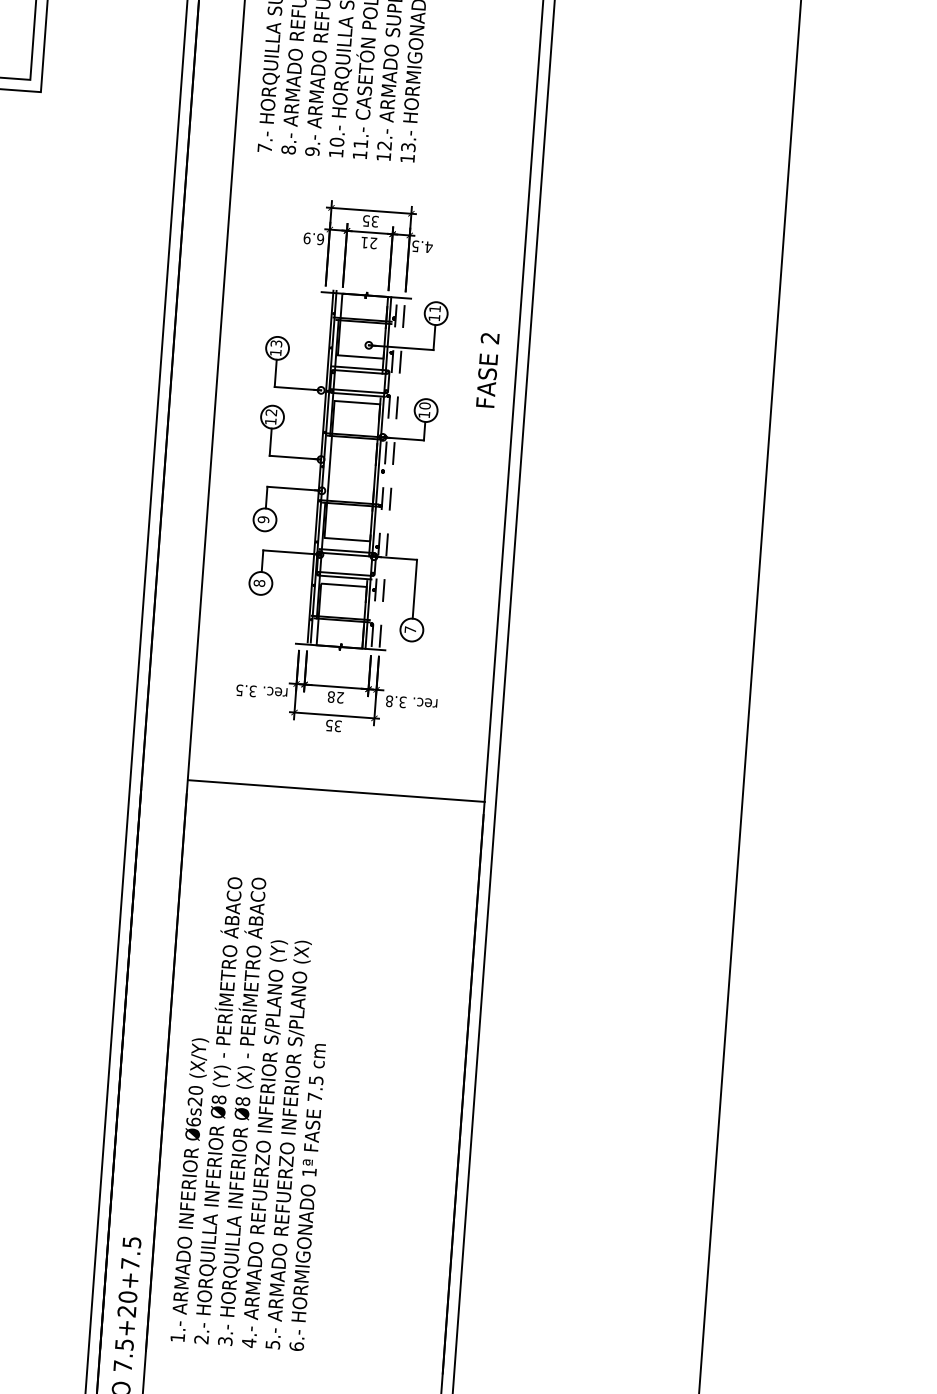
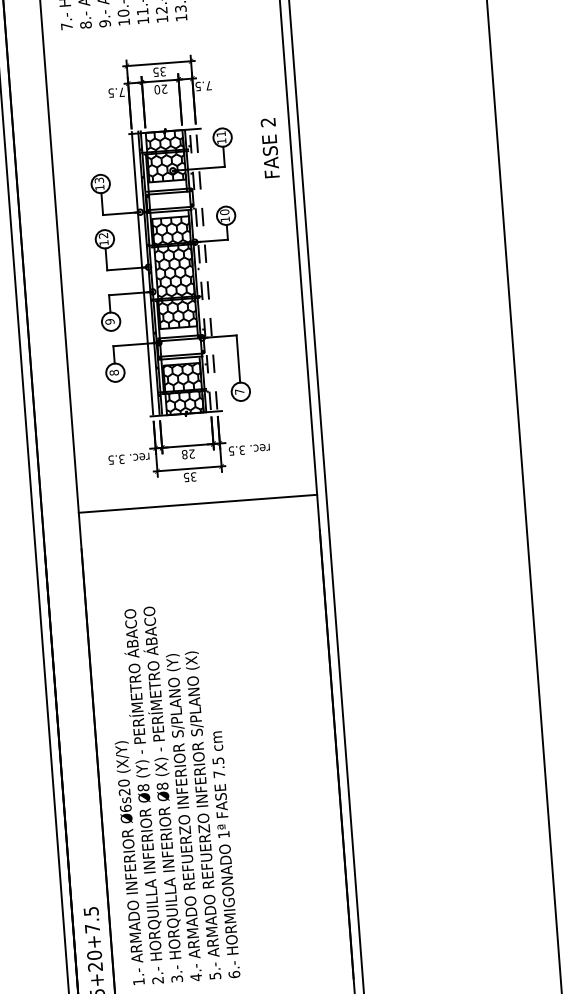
text: (313, 238) -> (116, 92), 6.9 -> 7.5
text: (364, 242) -> (157, 89), 21 -> 20
text: (428, 247) -> (208, 85), 4.5 -> 7.5
hatch: (362, 326) -> (165, 156), added
text: (487, 370) -> (269, 148), moved
line: (312, 465) -> (142, 272), added
hatch: (352, 470) -> (174, 272), added
hatch: (341, 615) -> (183, 388), added
text: (389, 701) -> (231, 451), 3.8 -> 3.5
line: (336, 790) -> (197, 503), moved

